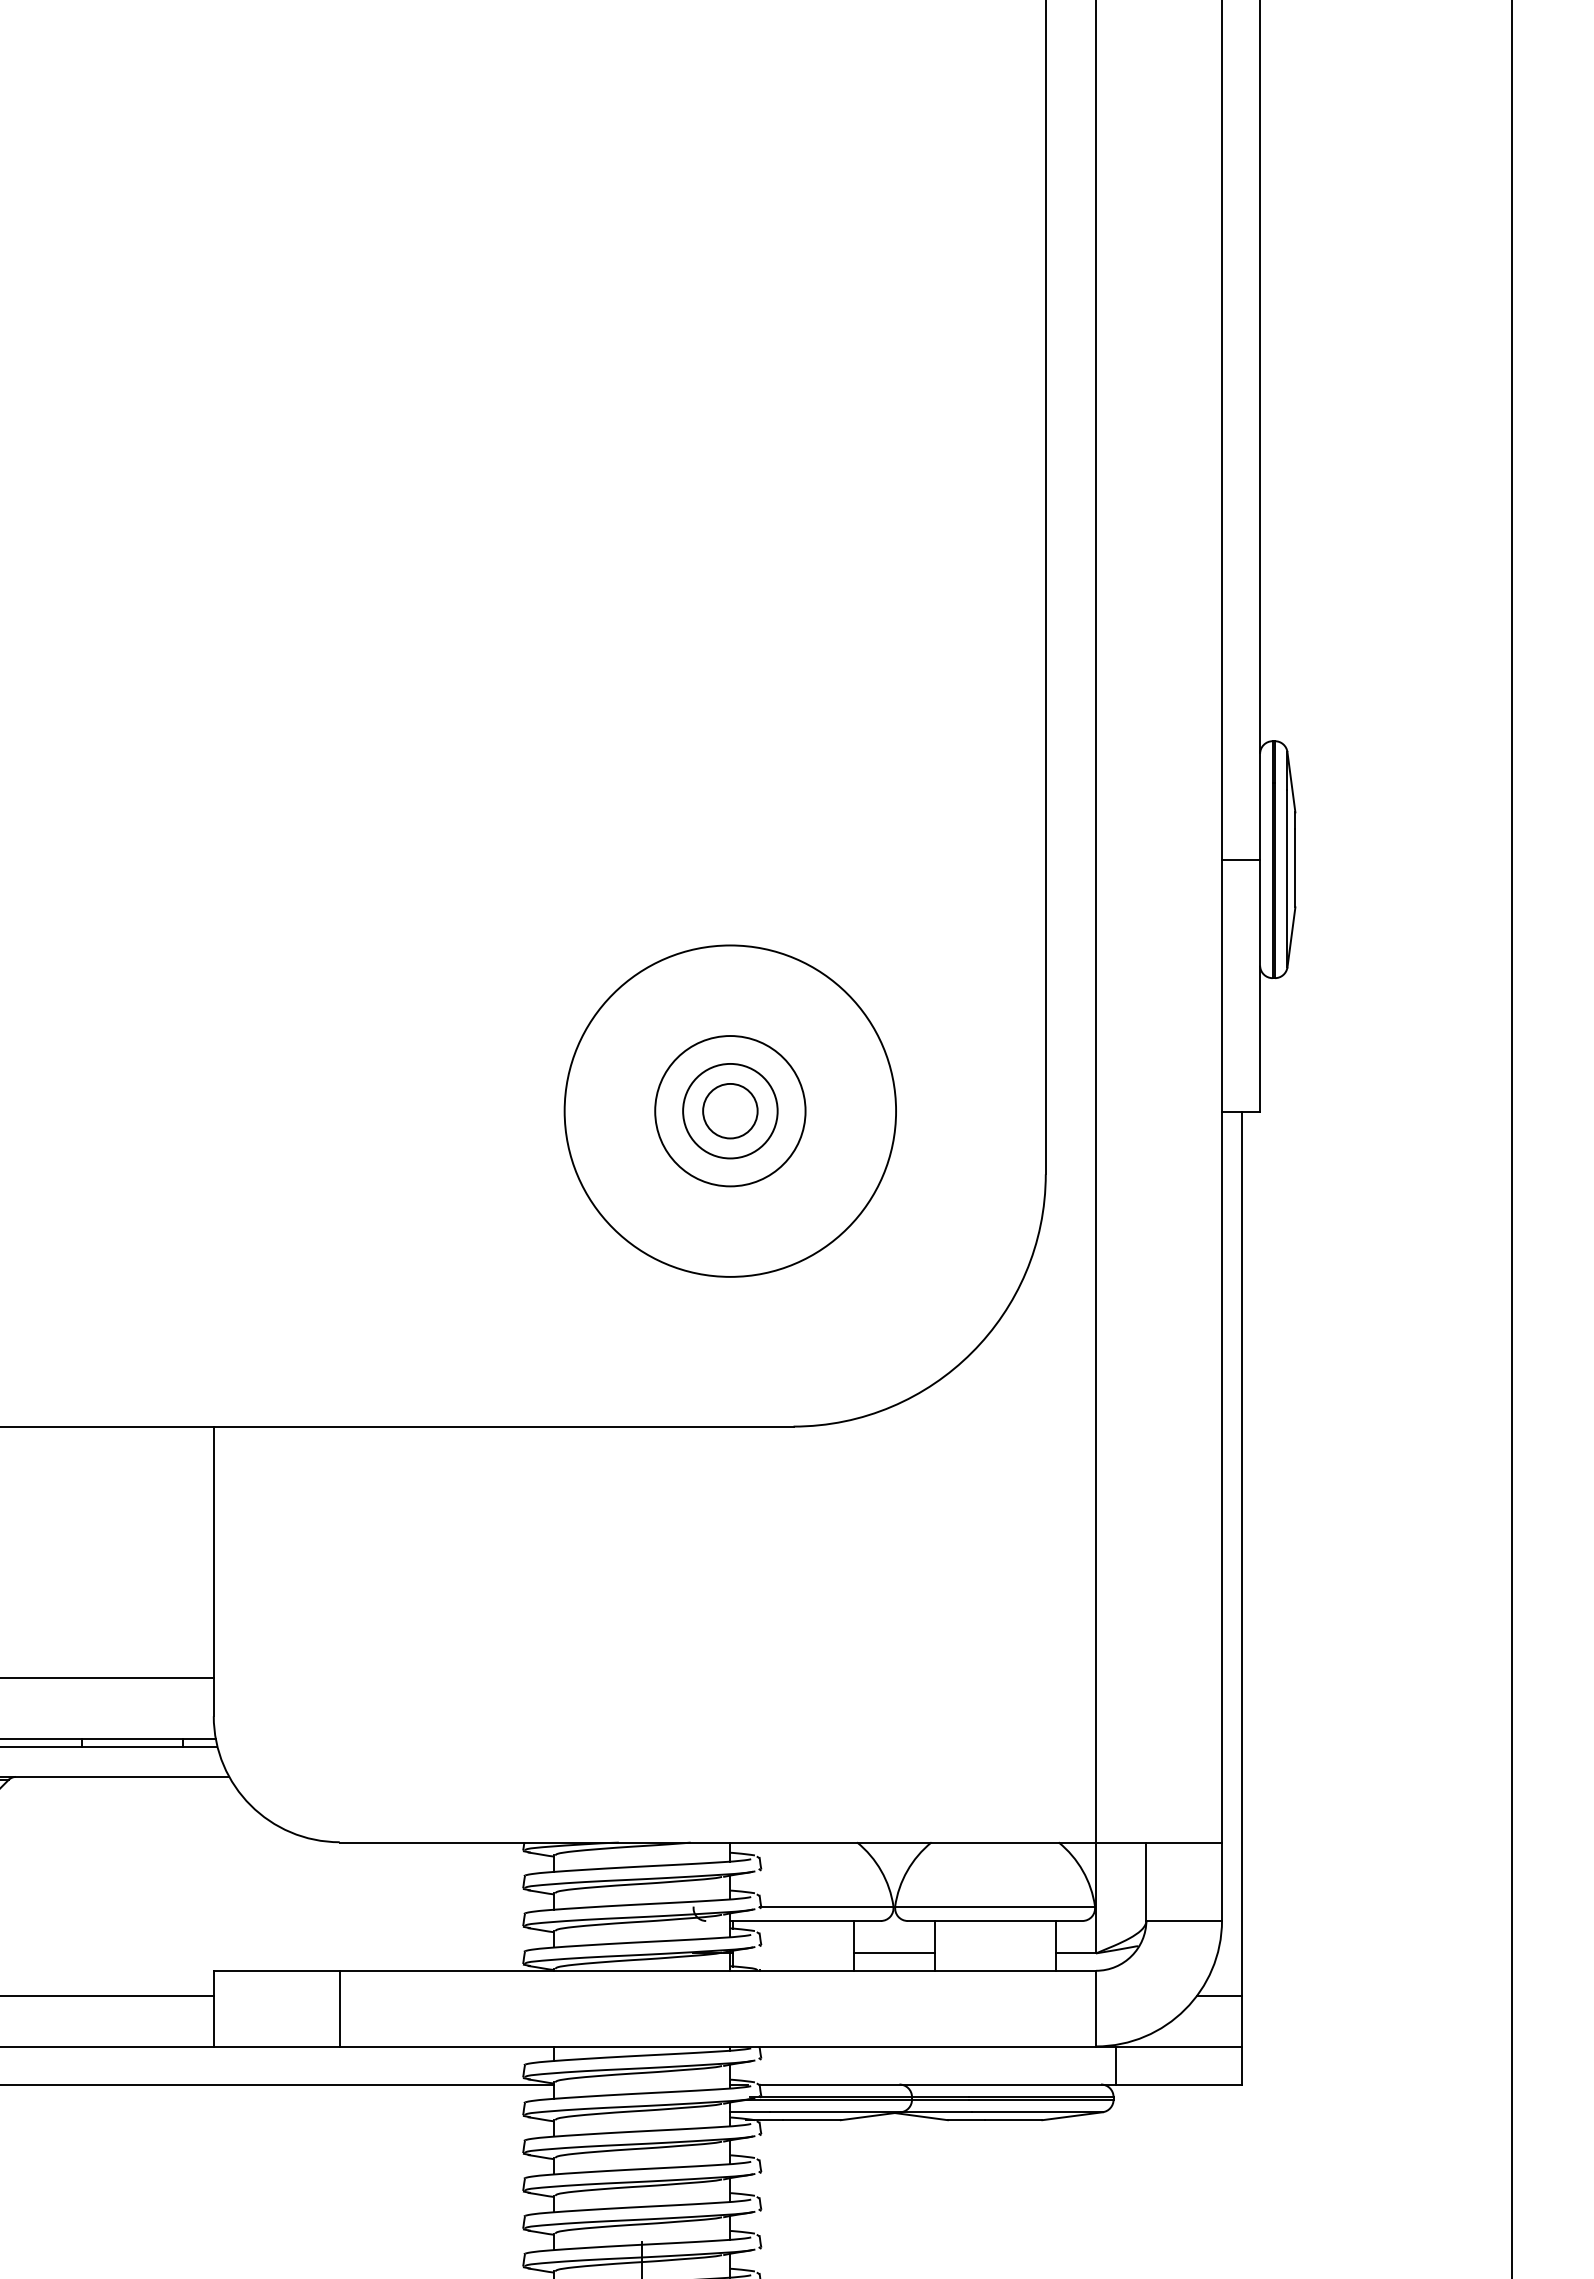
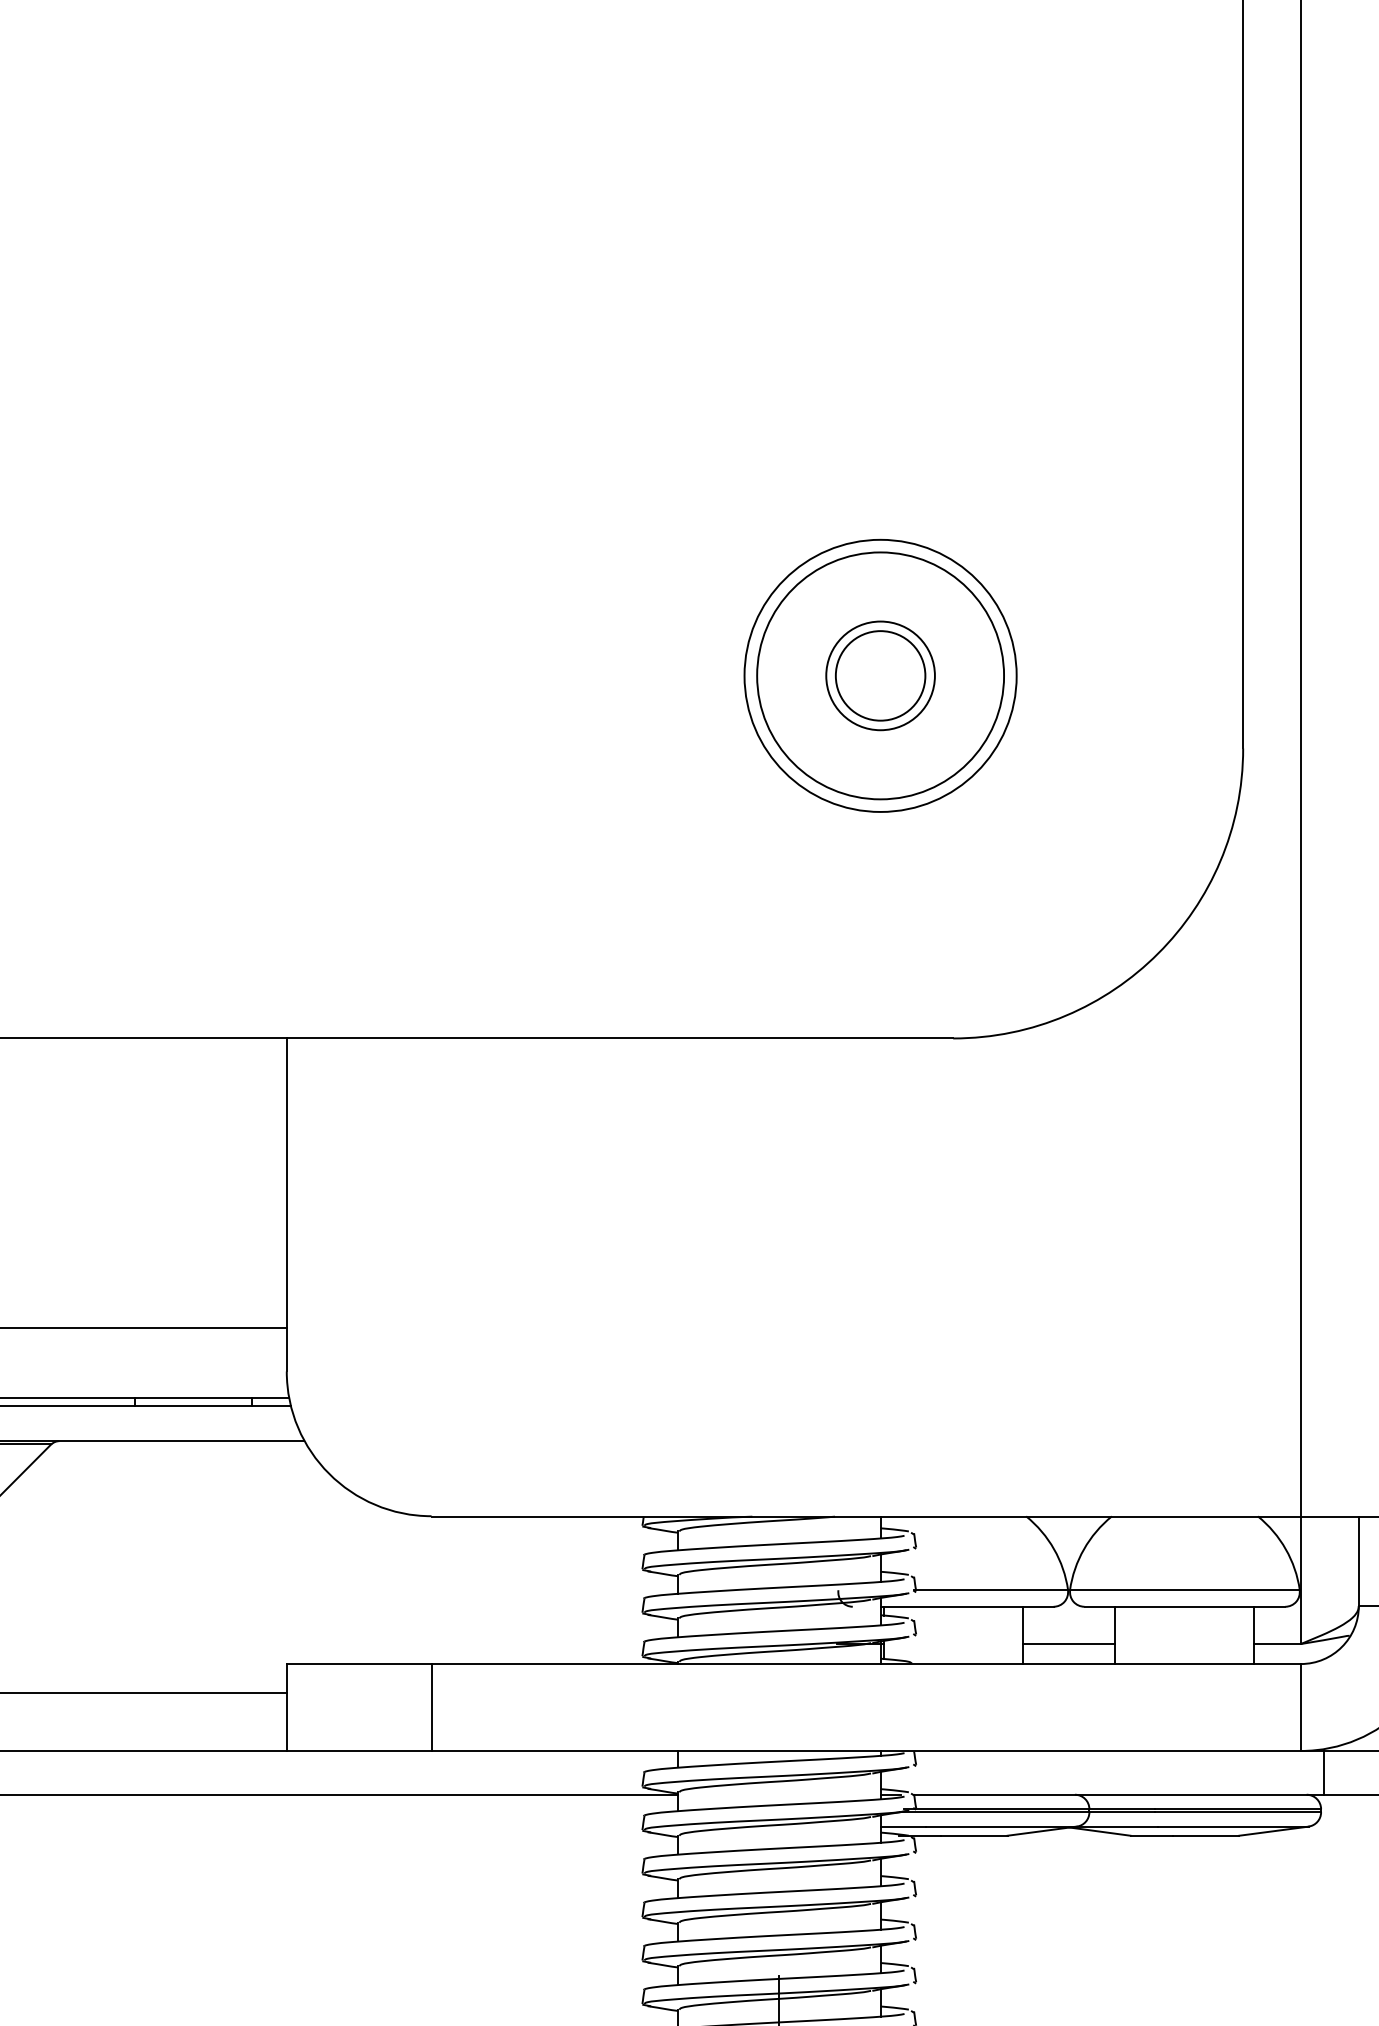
circle: (729, 1110) -> (879, 675), size x1.43
circle: (730, 1110) -> (880, 675), size x0.71
circle: (730, 1111) -> (880, 676), size x1.43

